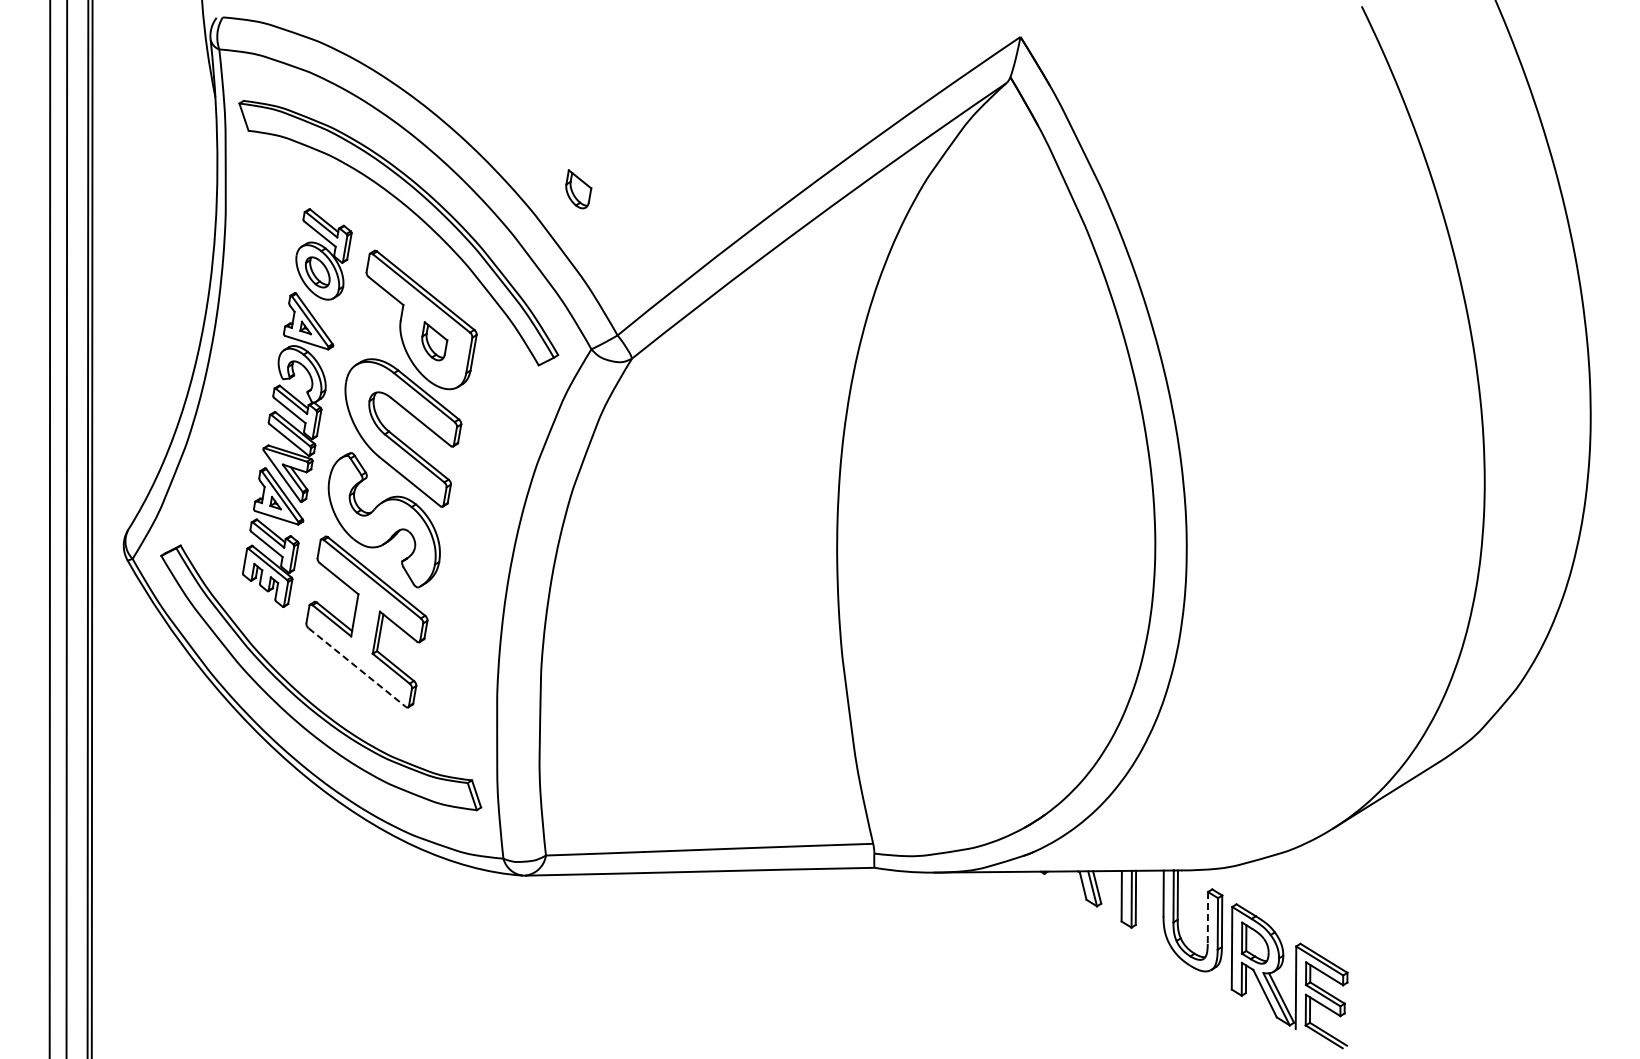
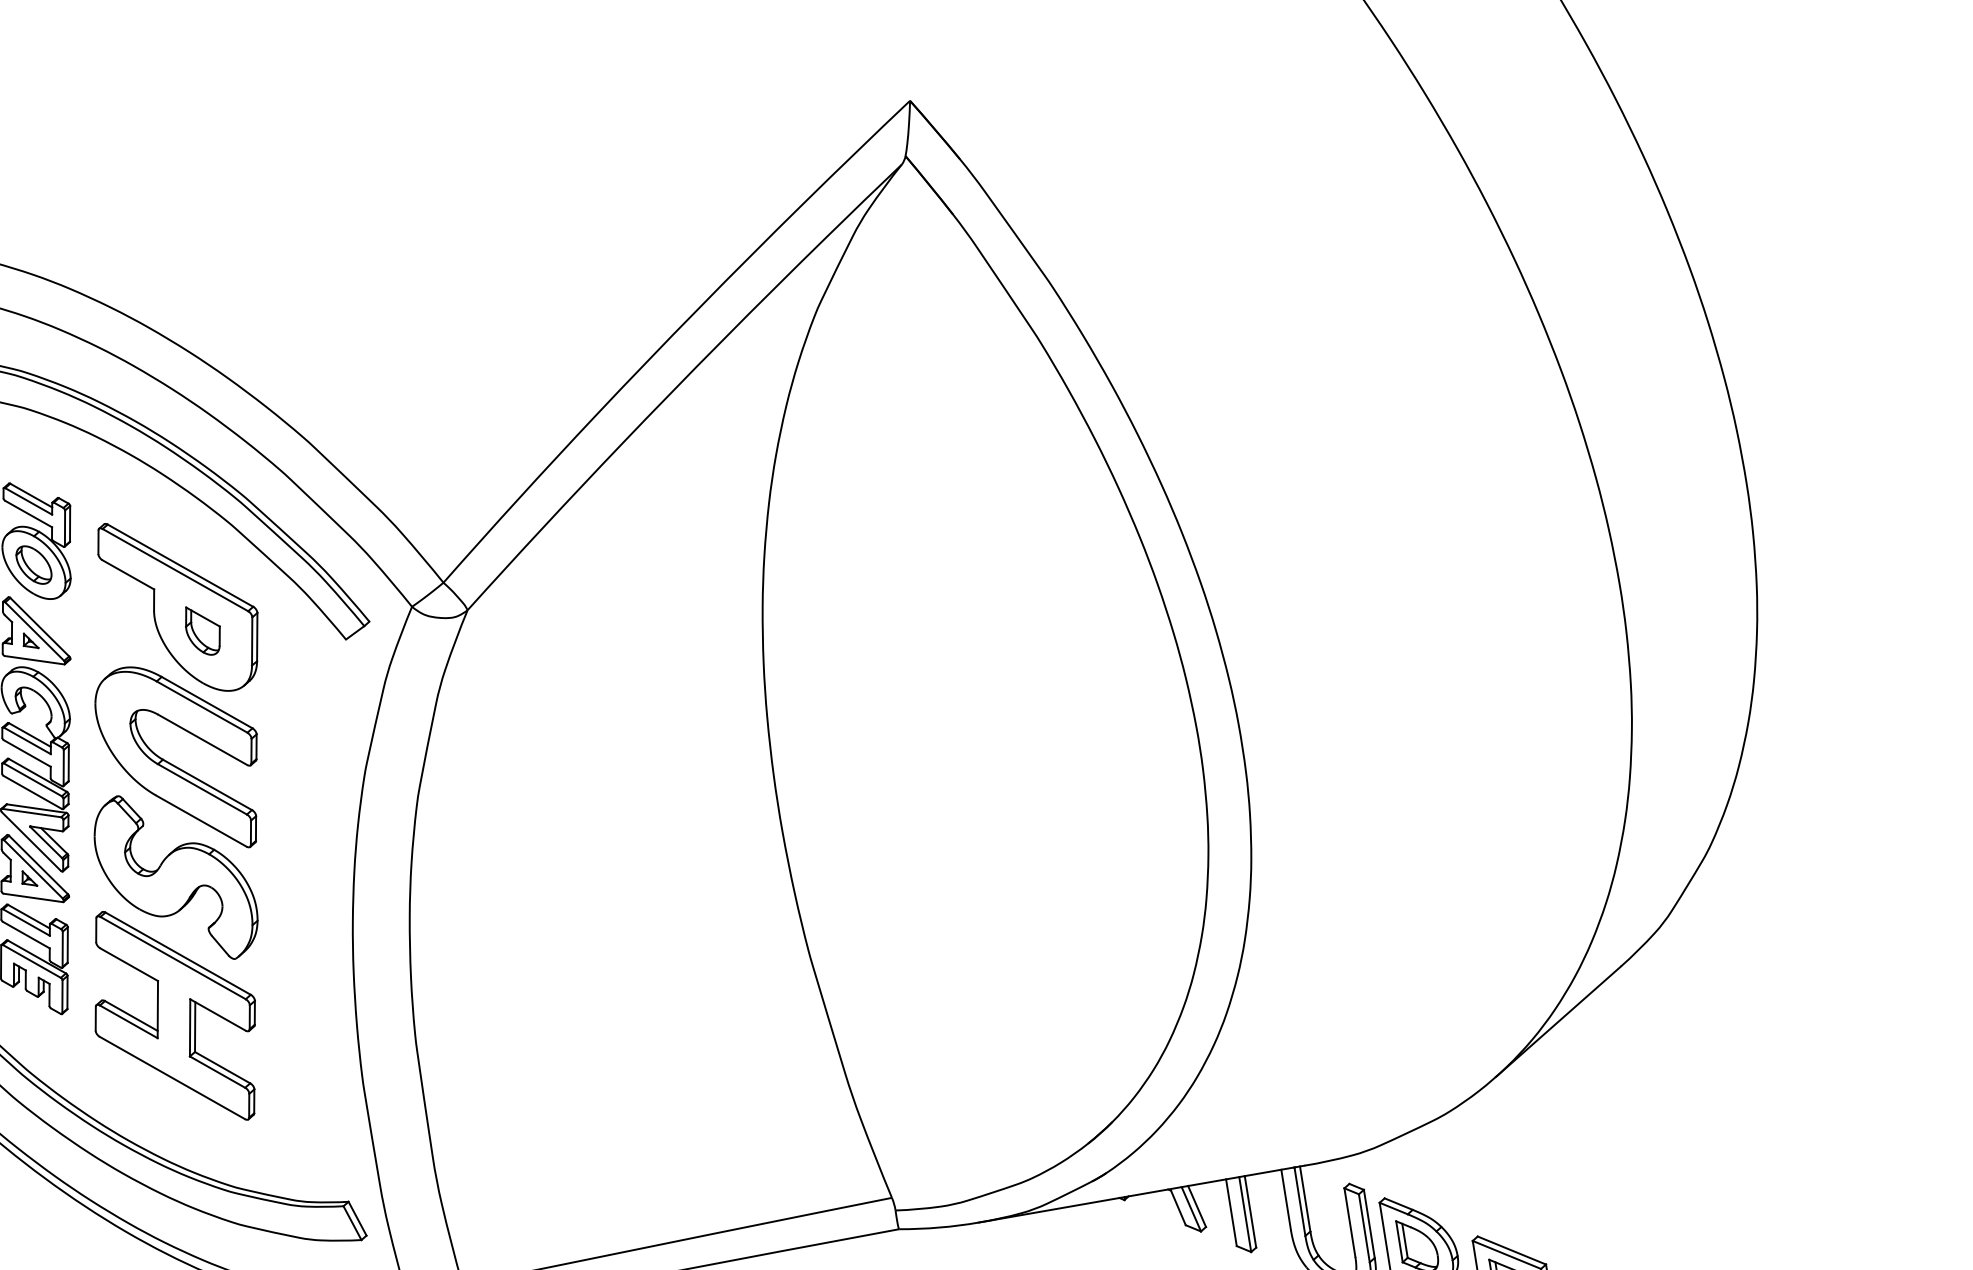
part: (578, 189) -> (360, 398), removed
line: (357, 667) -> (172, 1077), dashed -> solid
line: (1207, 917) -> (1349, 1222), dashed -> solid

